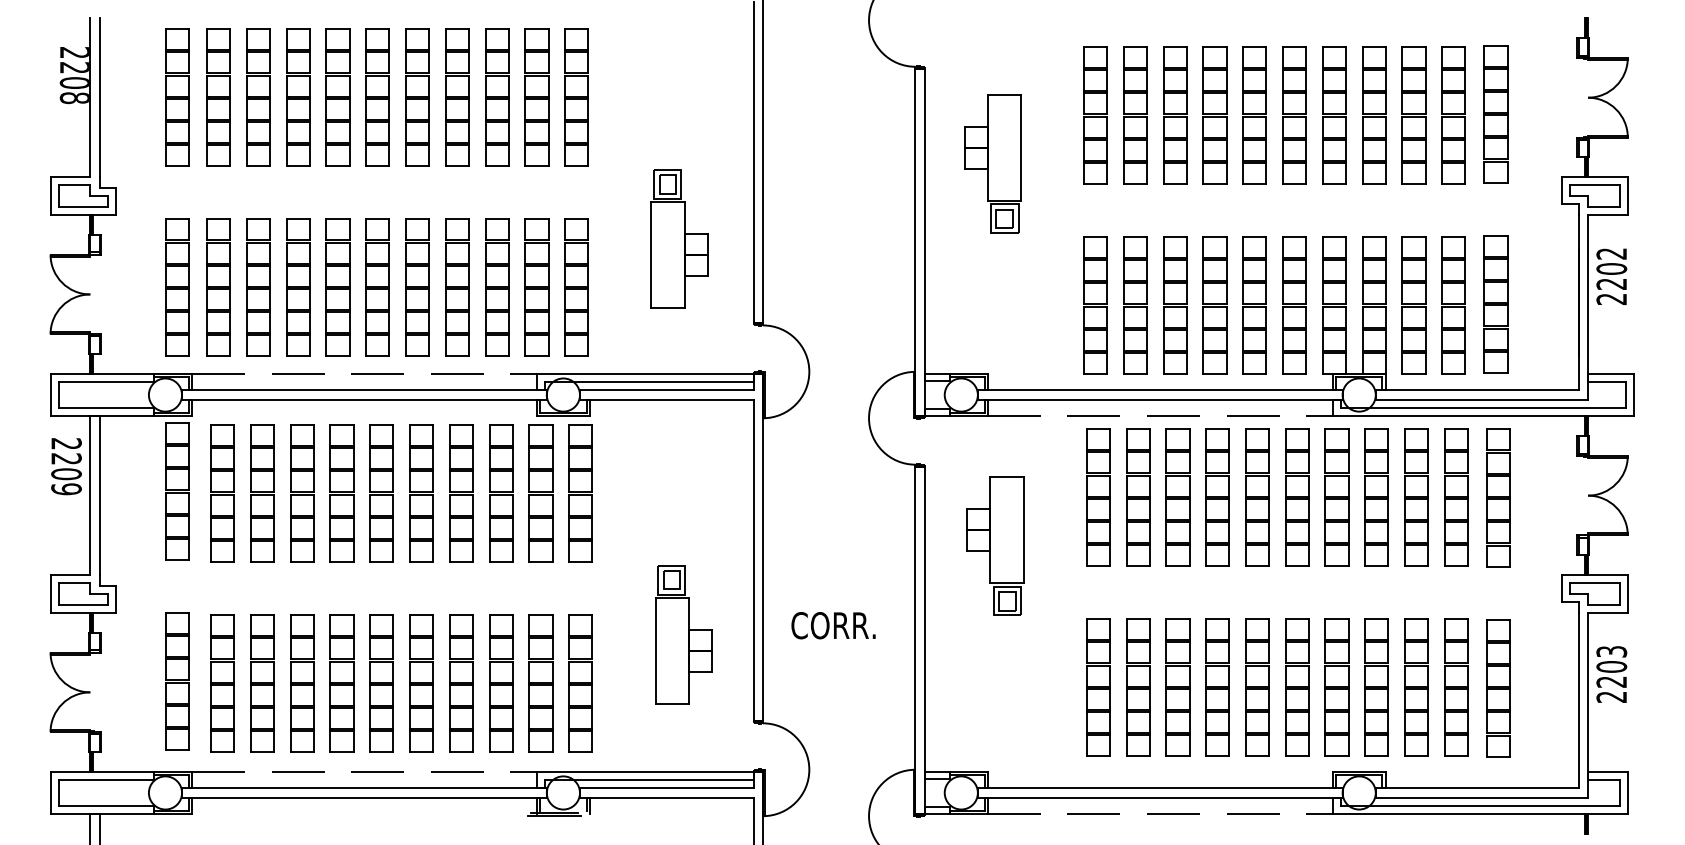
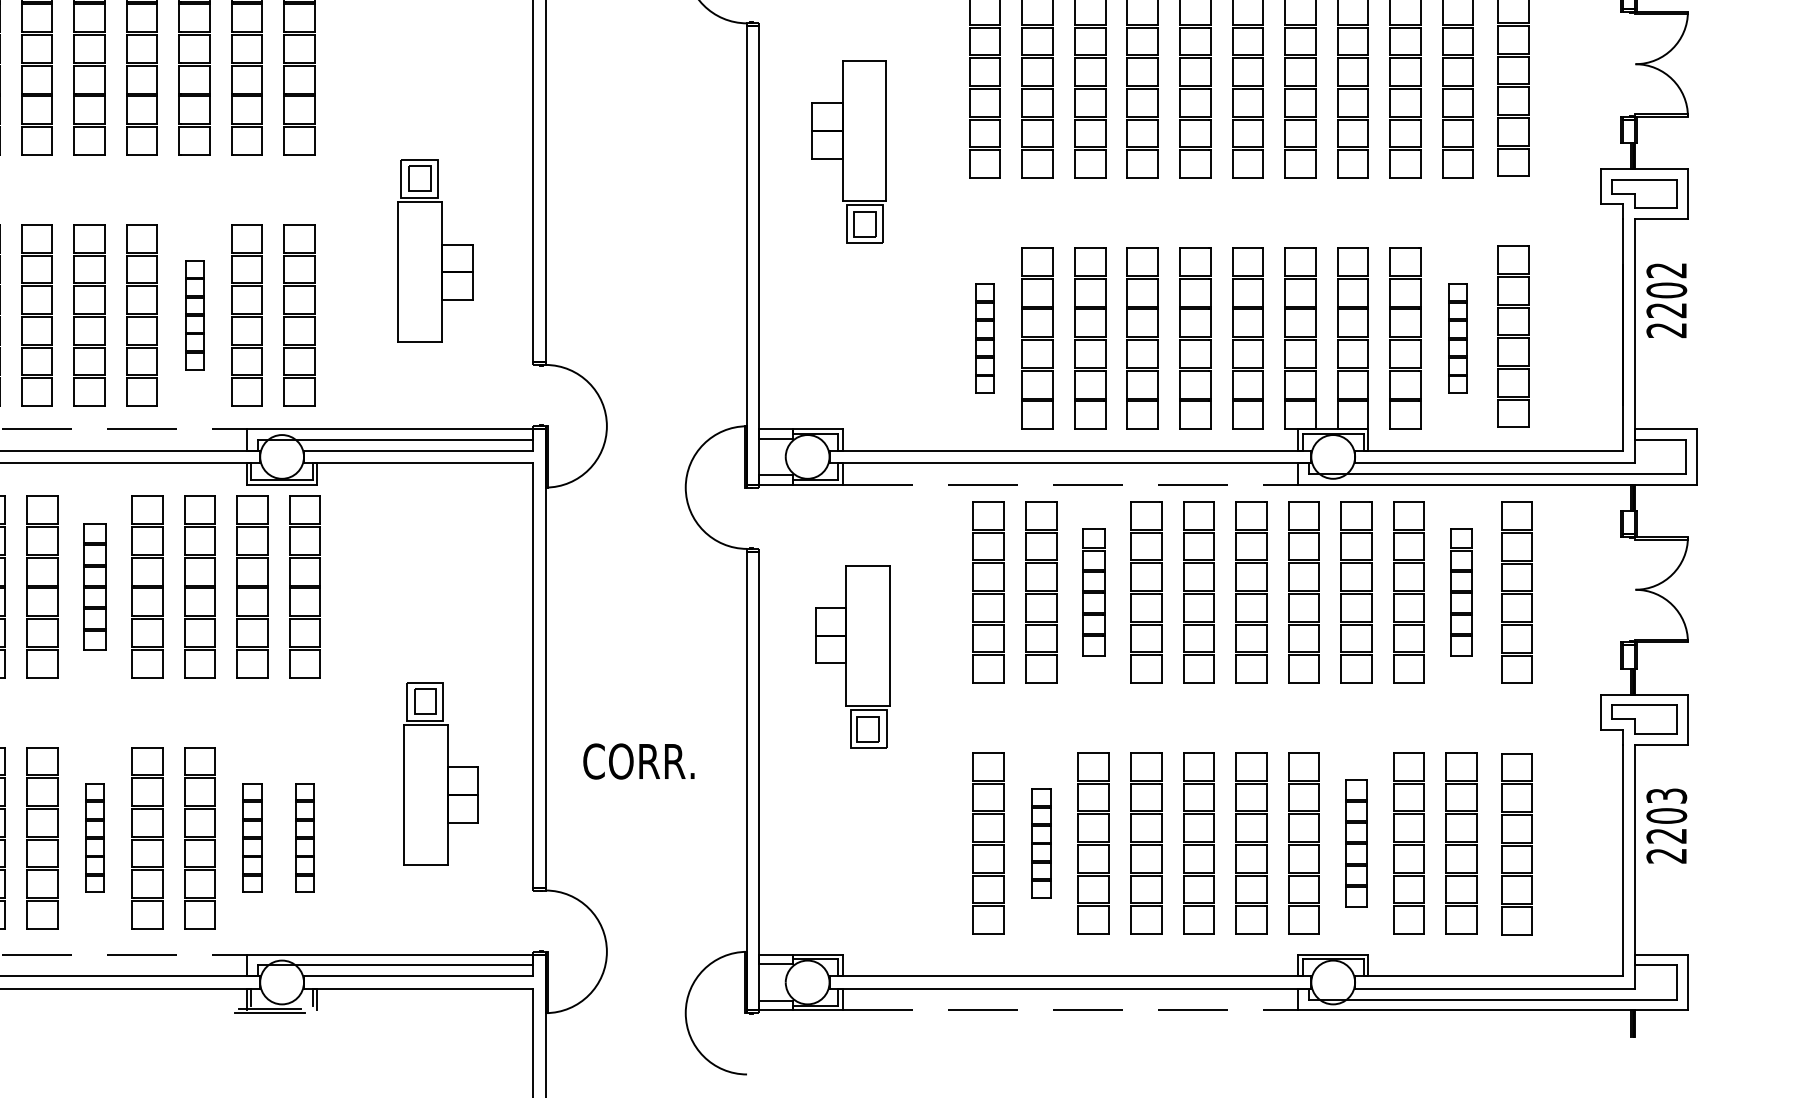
part: (497, 287) -> (195, 314), size x0.6
part: (1095, 305) -> (984, 338), size x0.6
part: (1453, 305) -> (1457, 338), size x0.6
part: (421, 493) -> (94, 586), size x0.7
part: (1177, 497) -> (1093, 592), size x0.7
part: (1456, 497) -> (1461, 592), size x0.7
part: (421, 683) -> (94, 837), size x0.6
part: (540, 683) -> (251, 837), size x0.6
part: (580, 683) -> (304, 837), size x0.6
part: (1138, 687) -> (1041, 843), size x0.6
part: (1376, 687) -> (1356, 843), size x0.7

